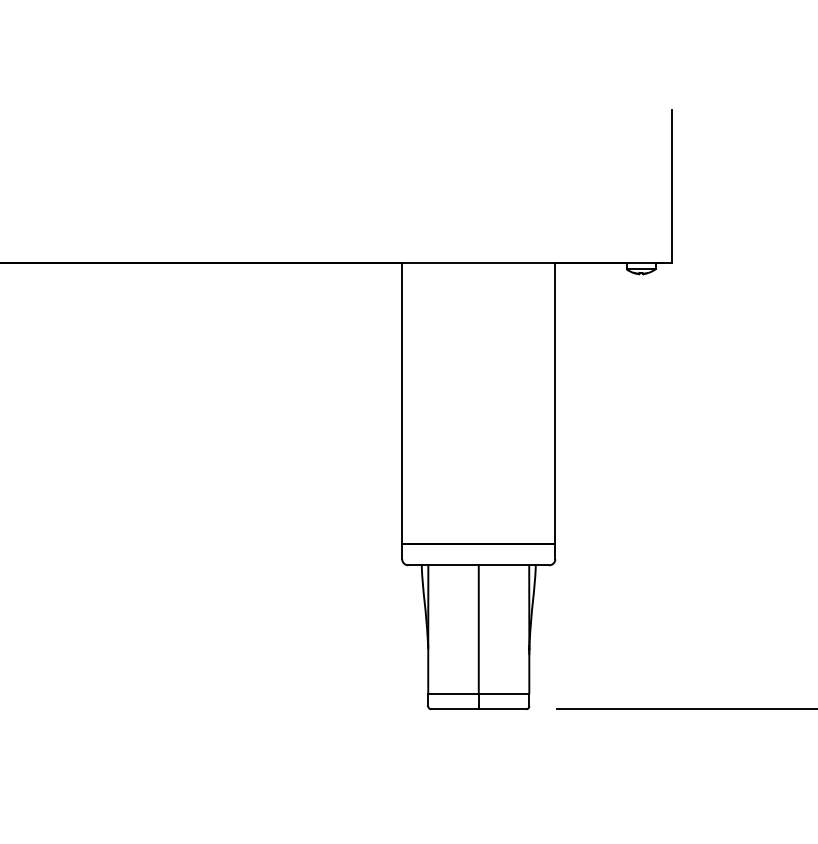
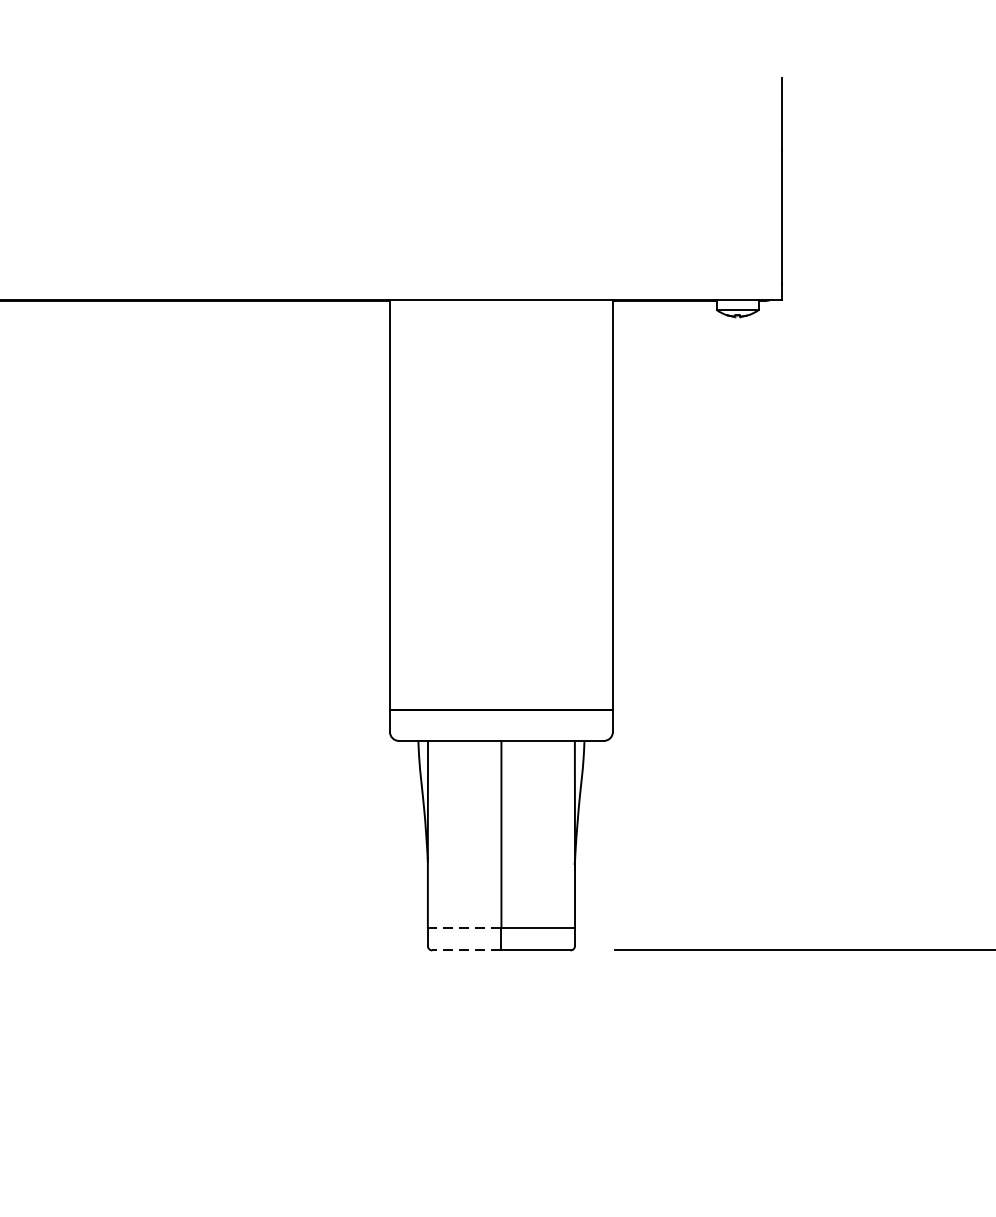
line: (453, 693) -> (464, 927), solid -> dashed
line: (455, 709) -> (467, 950), solid -> dashed

